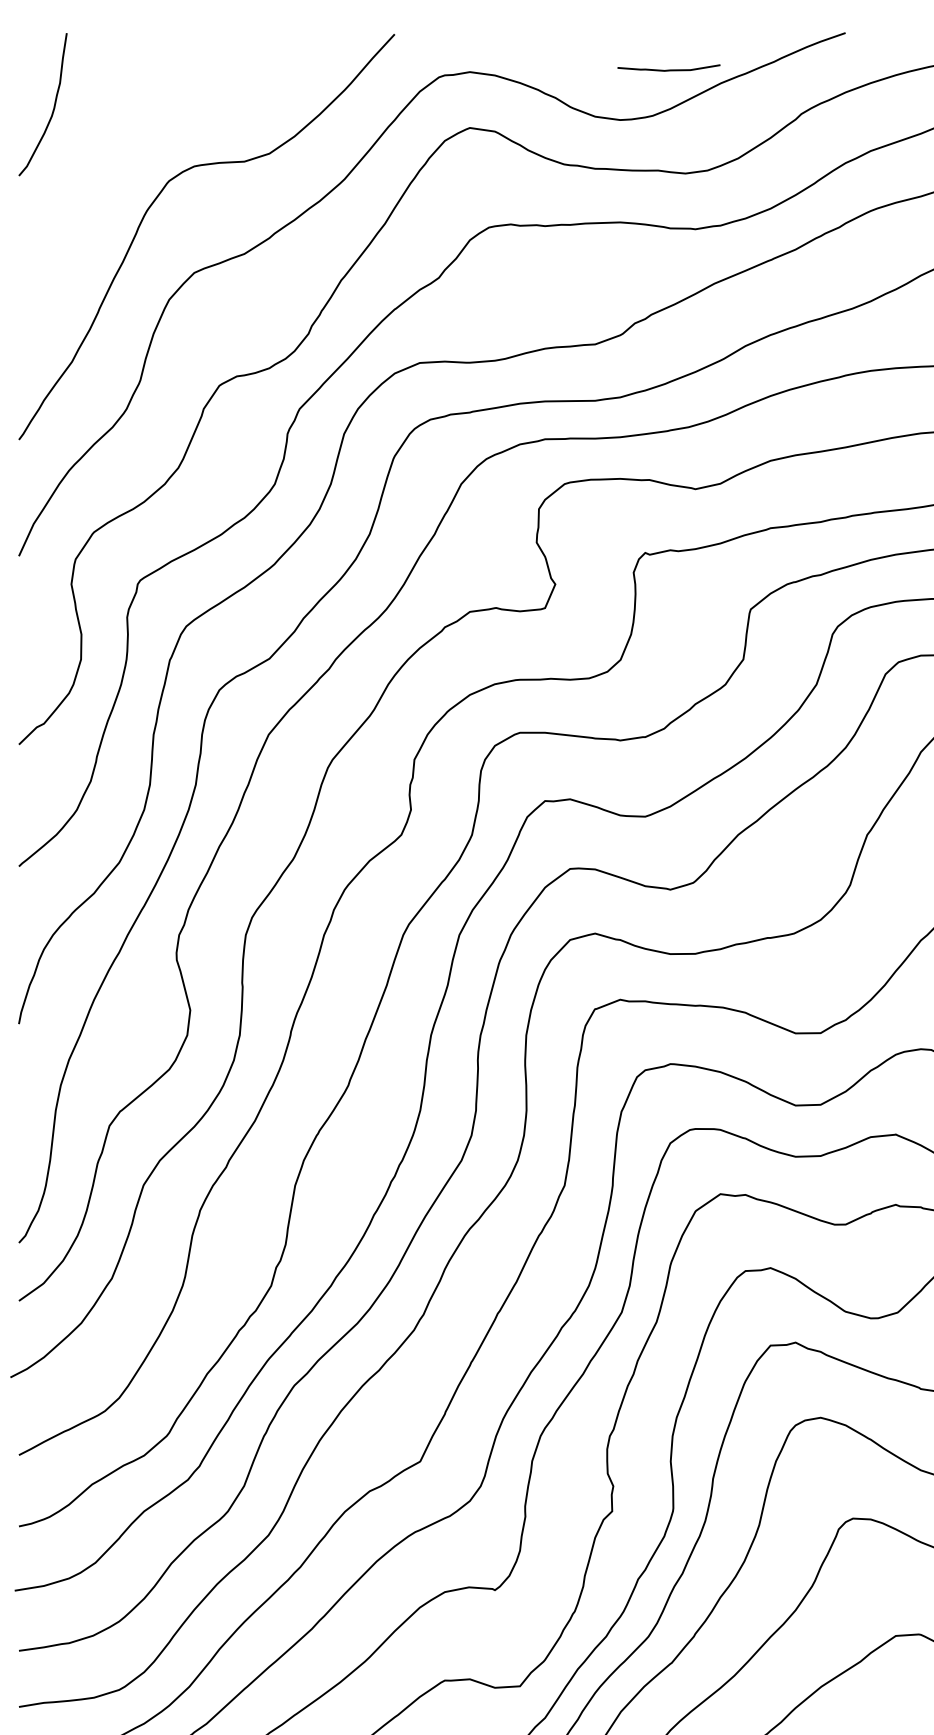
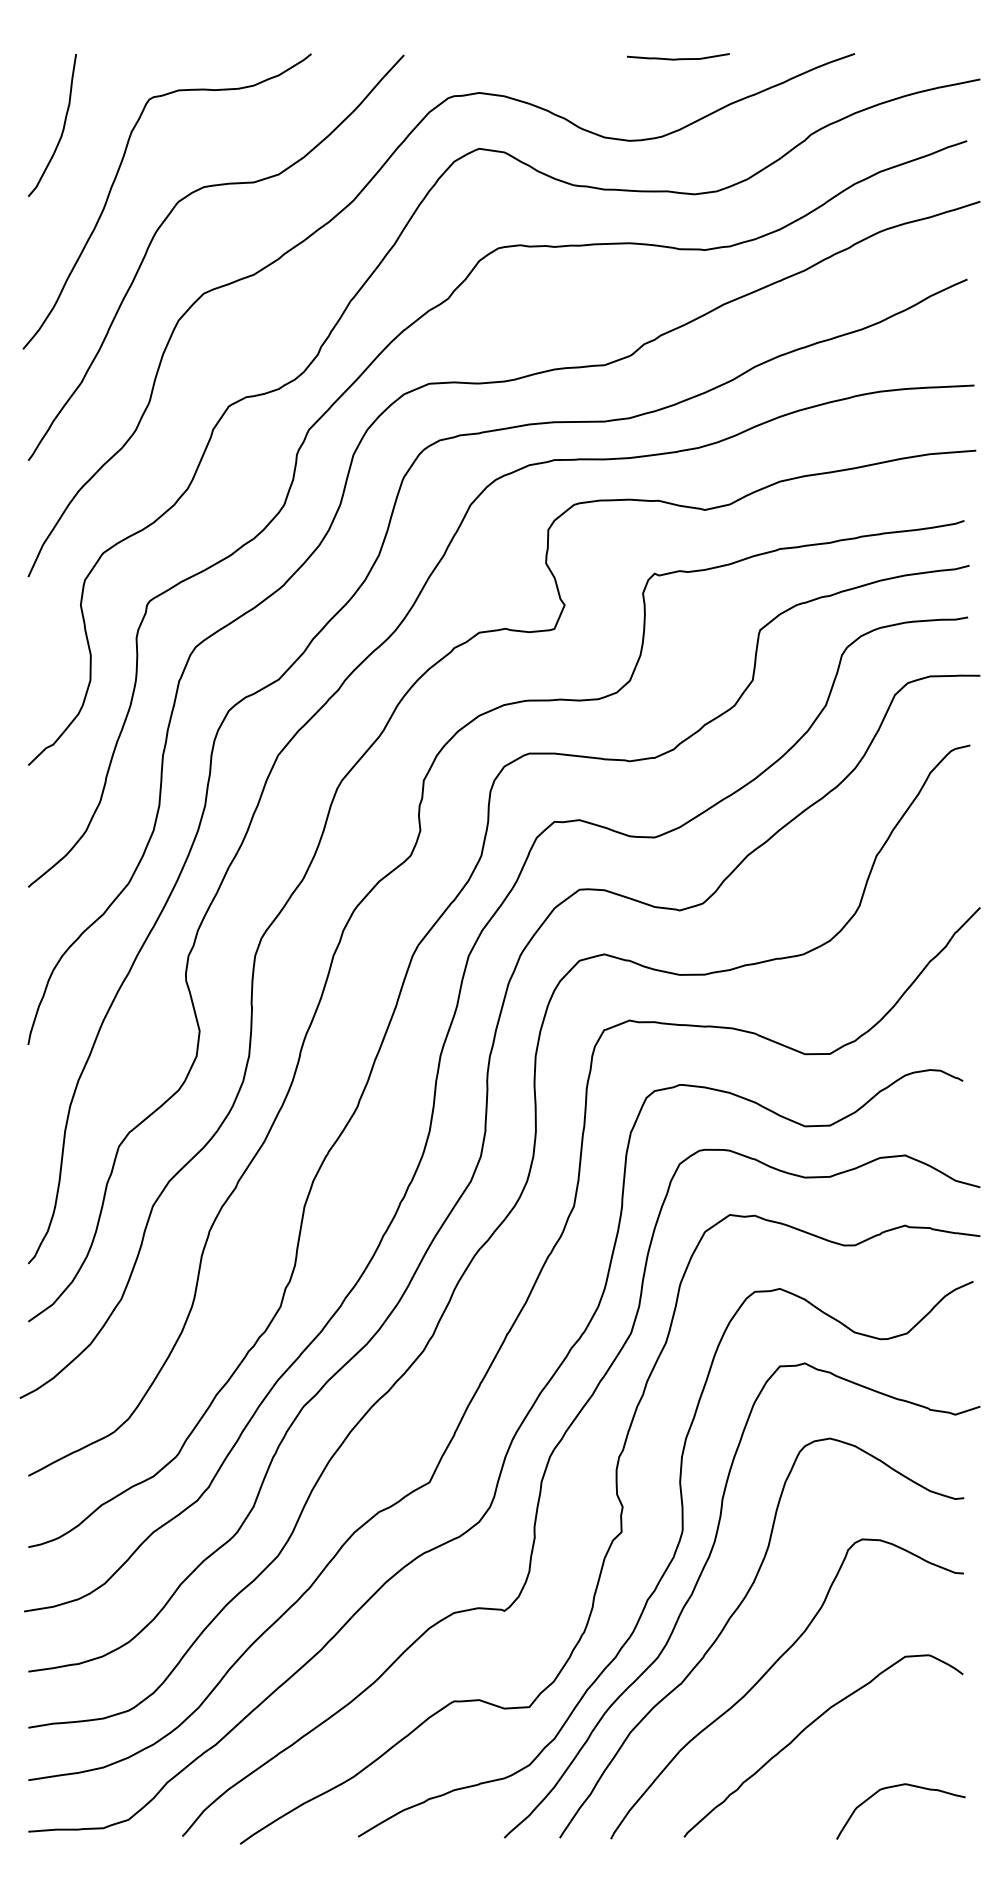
curve: (669, 69) -> (678, 58), moved
curve: (105, 162) -> (114, 183), added

